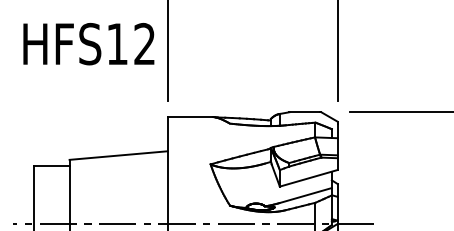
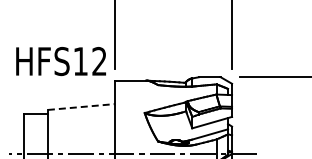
text: (87, 44) -> (60, 61), moved
line: (118, 156) -> (81, 107), solid -> dashed

